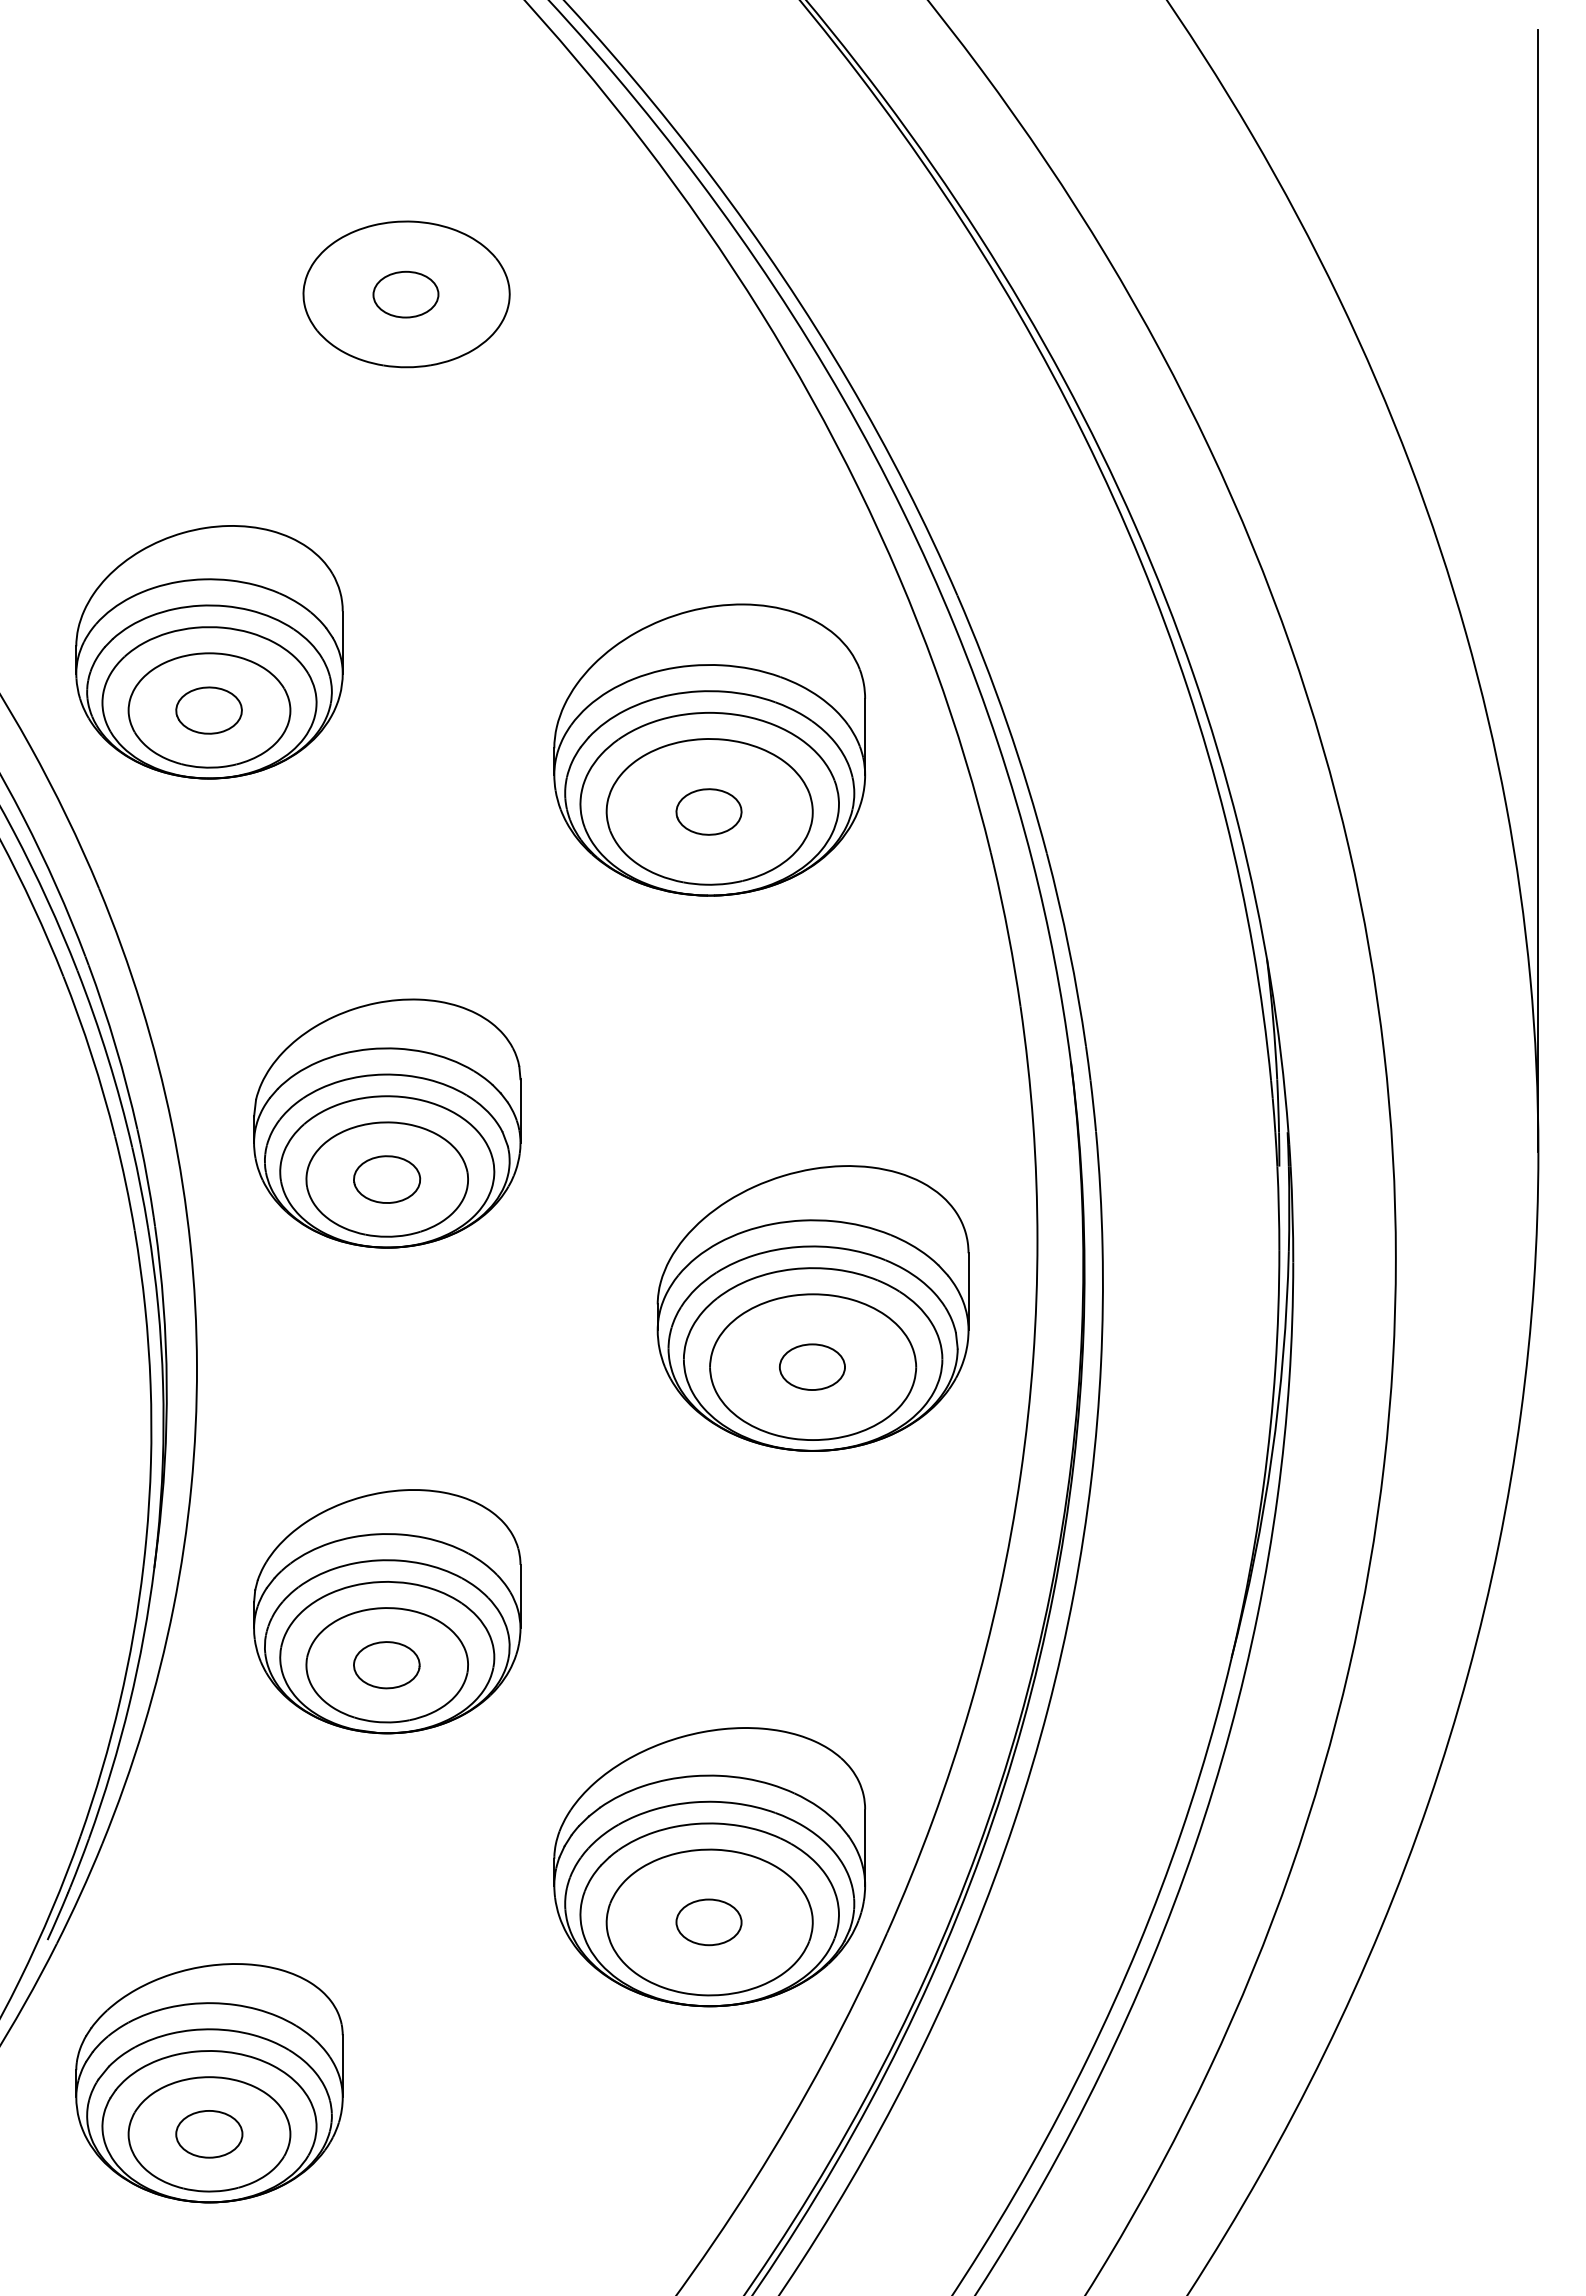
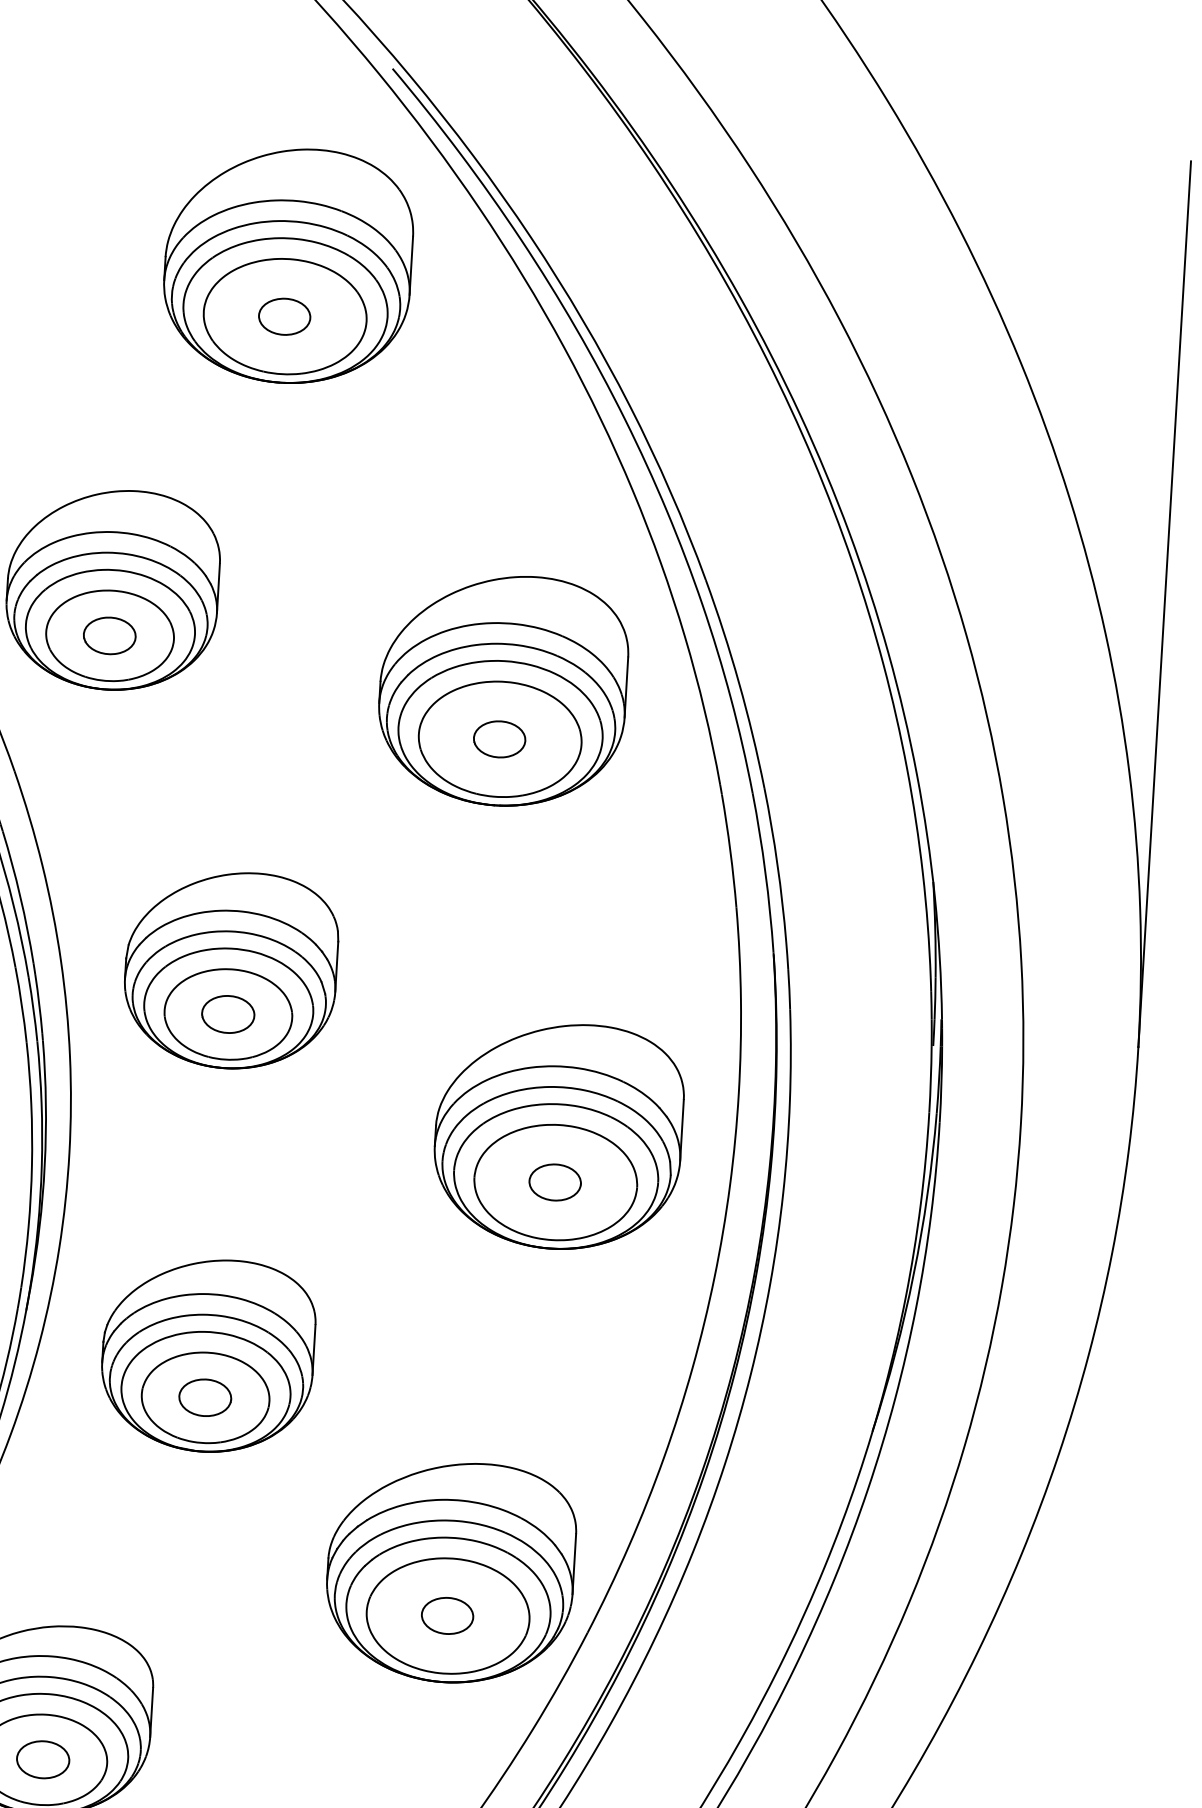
part: (406, 229) -> (288, 265), added

